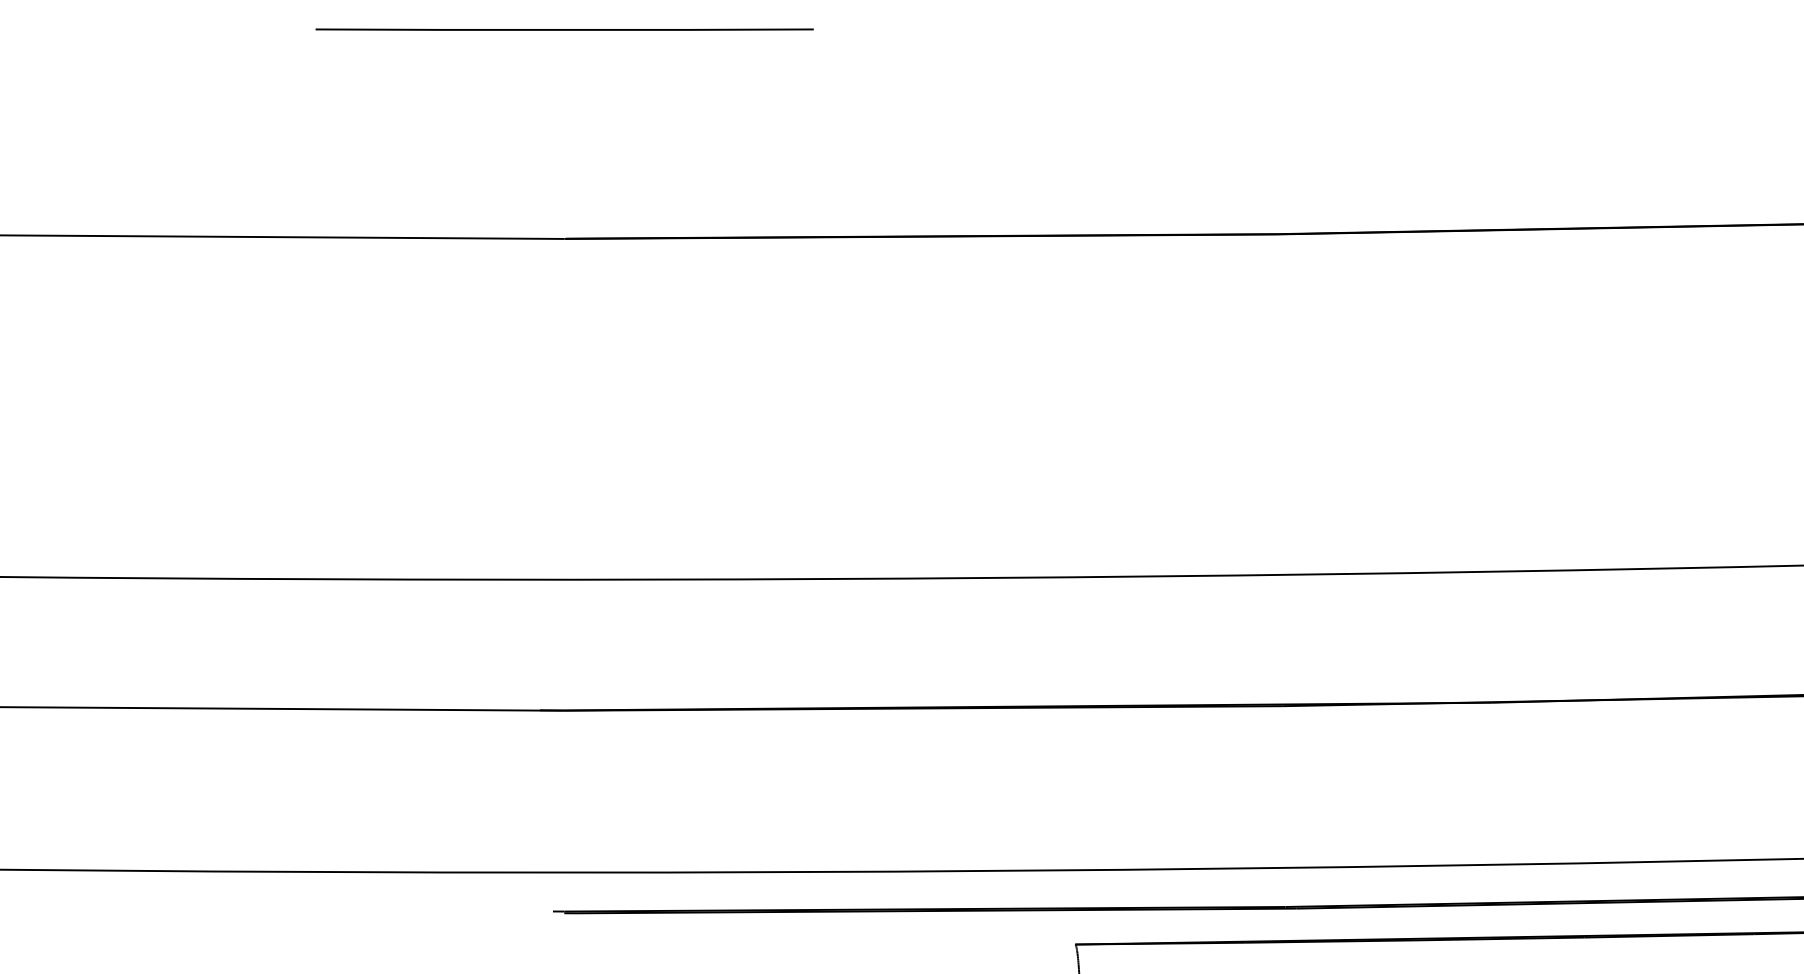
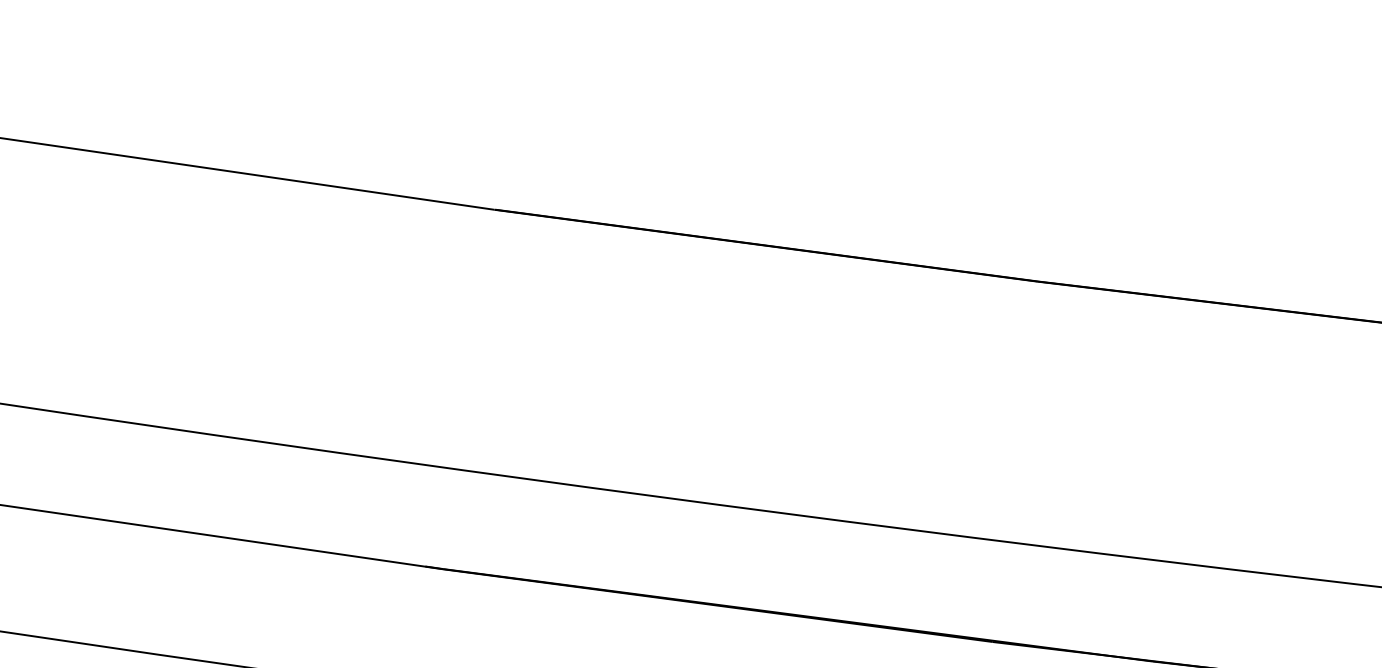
line: (564, 29) -> (516, 50), removed

